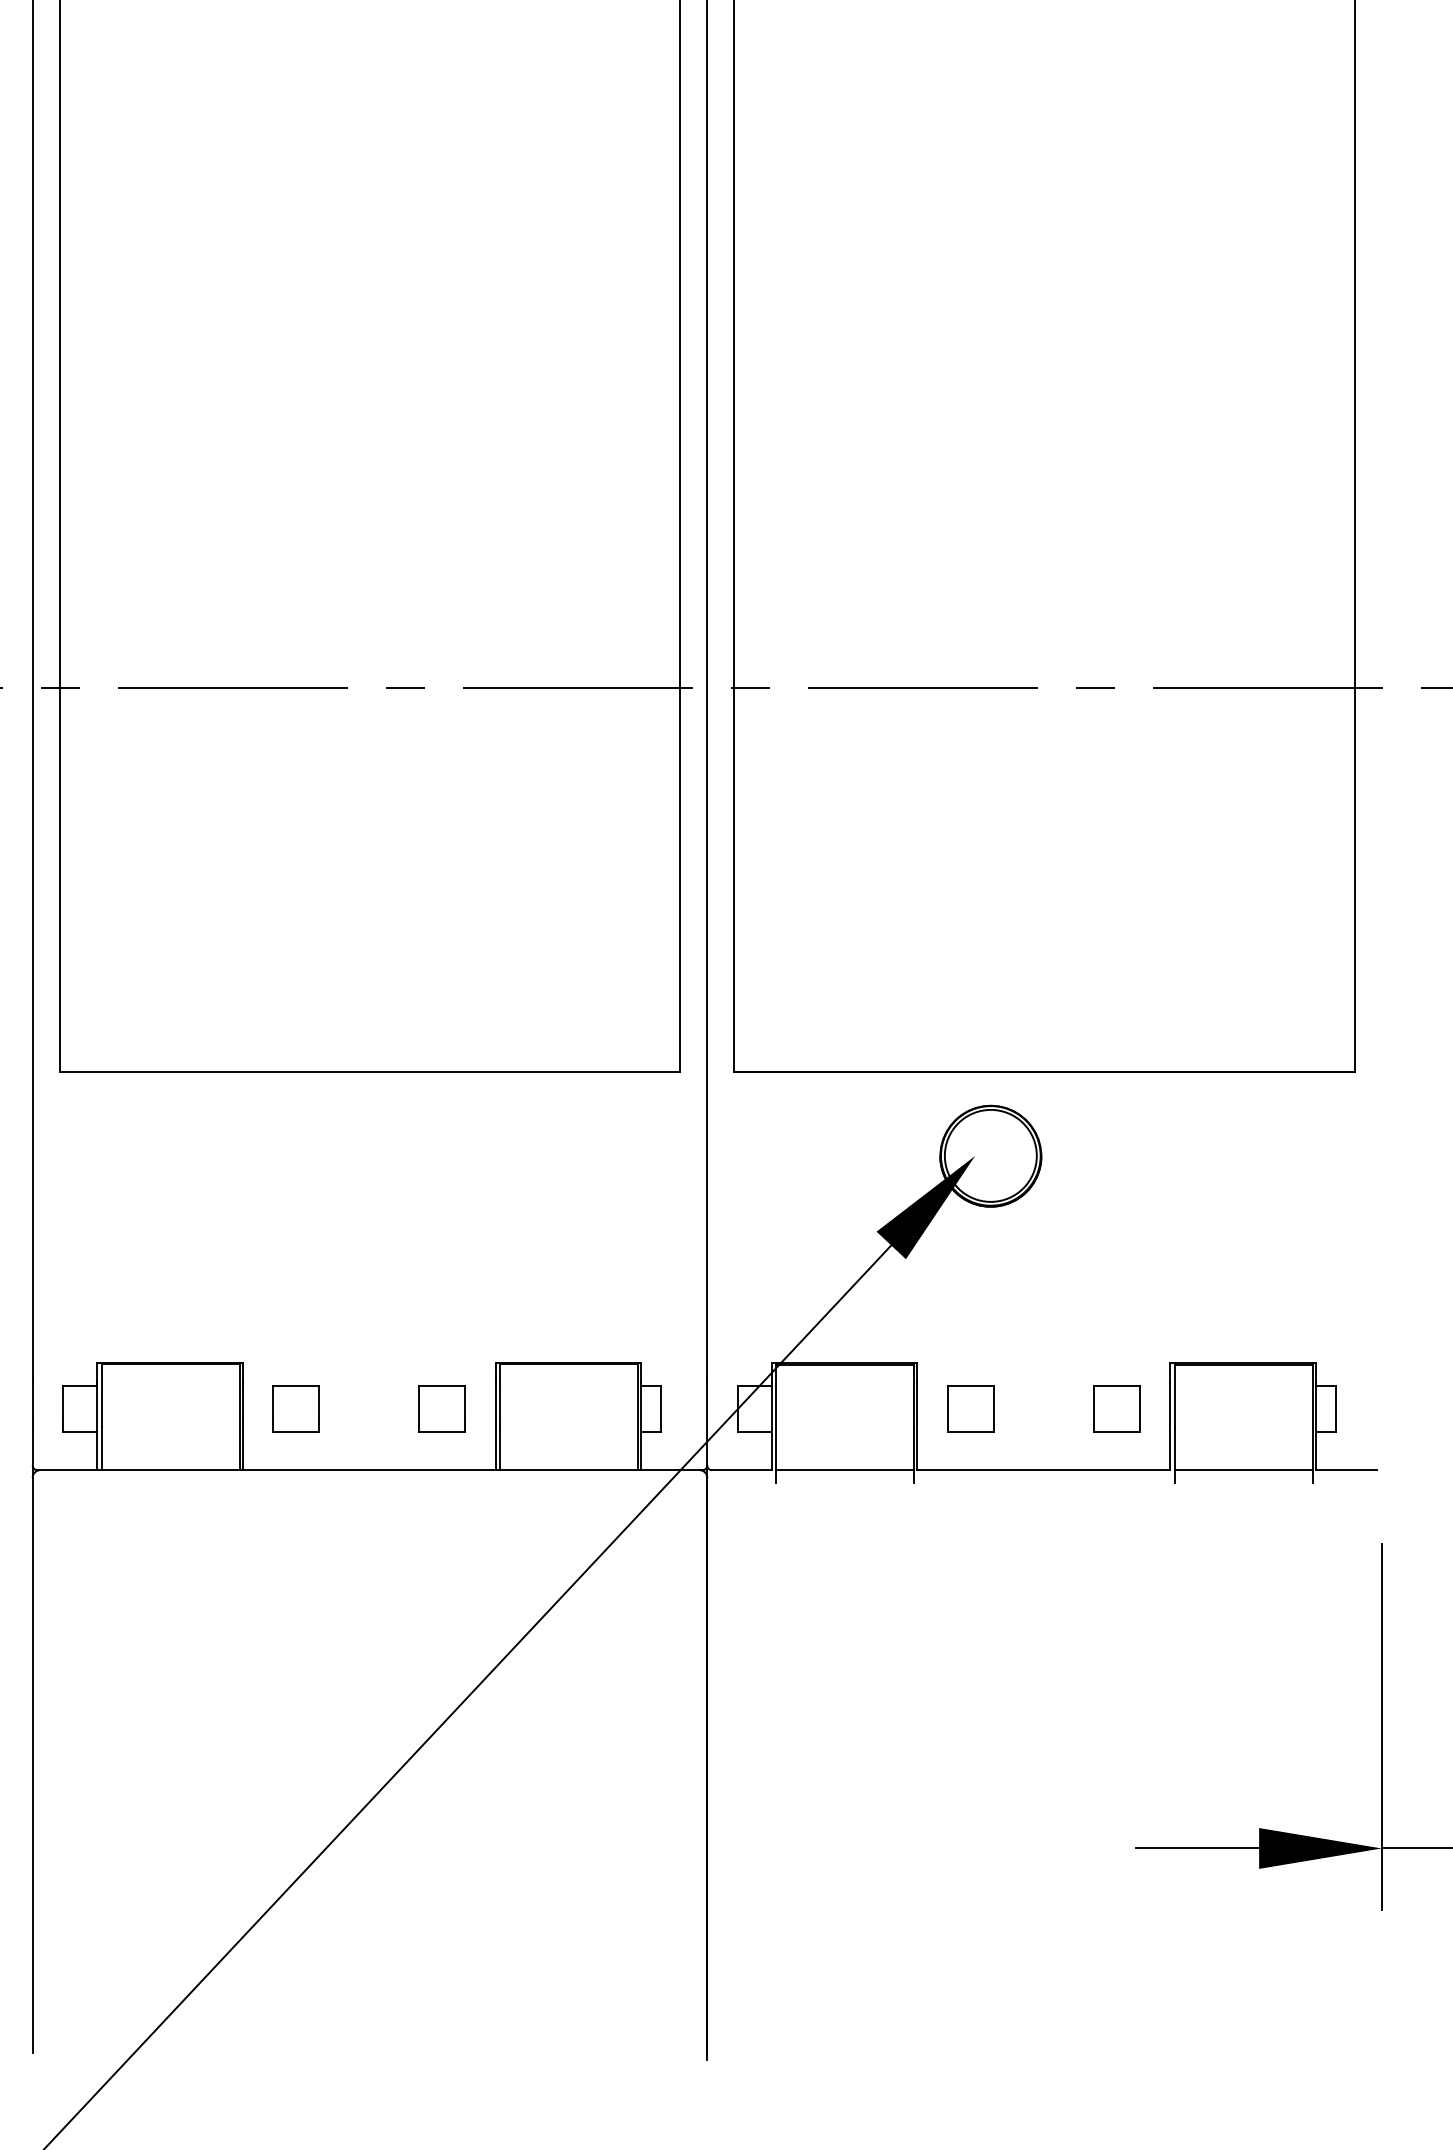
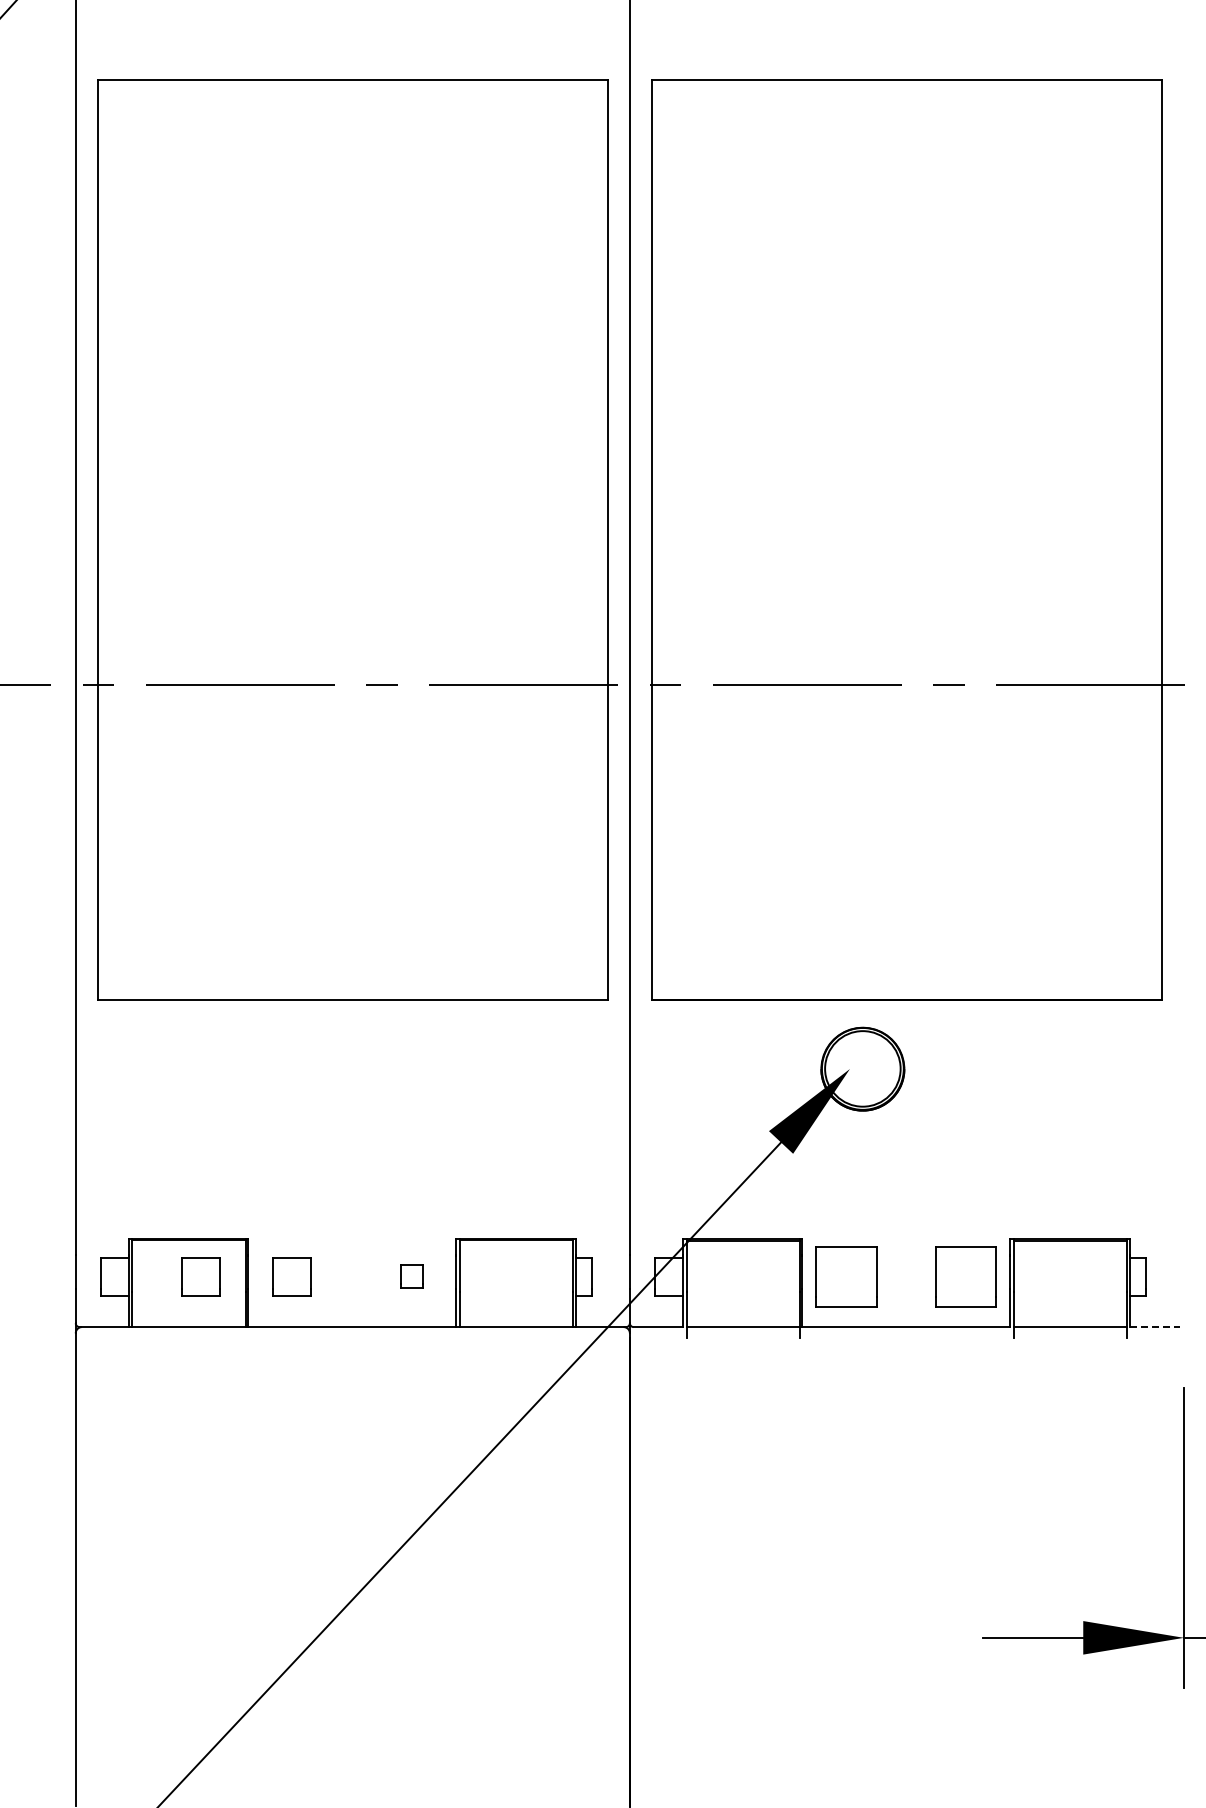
part: (184, 1408) -> (200, 1276), added
part: (441, 1408) -> (411, 1276), size x0.6
part: (970, 1408) -> (846, 1276), size x1.6
part: (1115, 1408) -> (965, 1276), size x1.6
line: (1347, 1470) -> (1155, 1327), solid -> dashed

